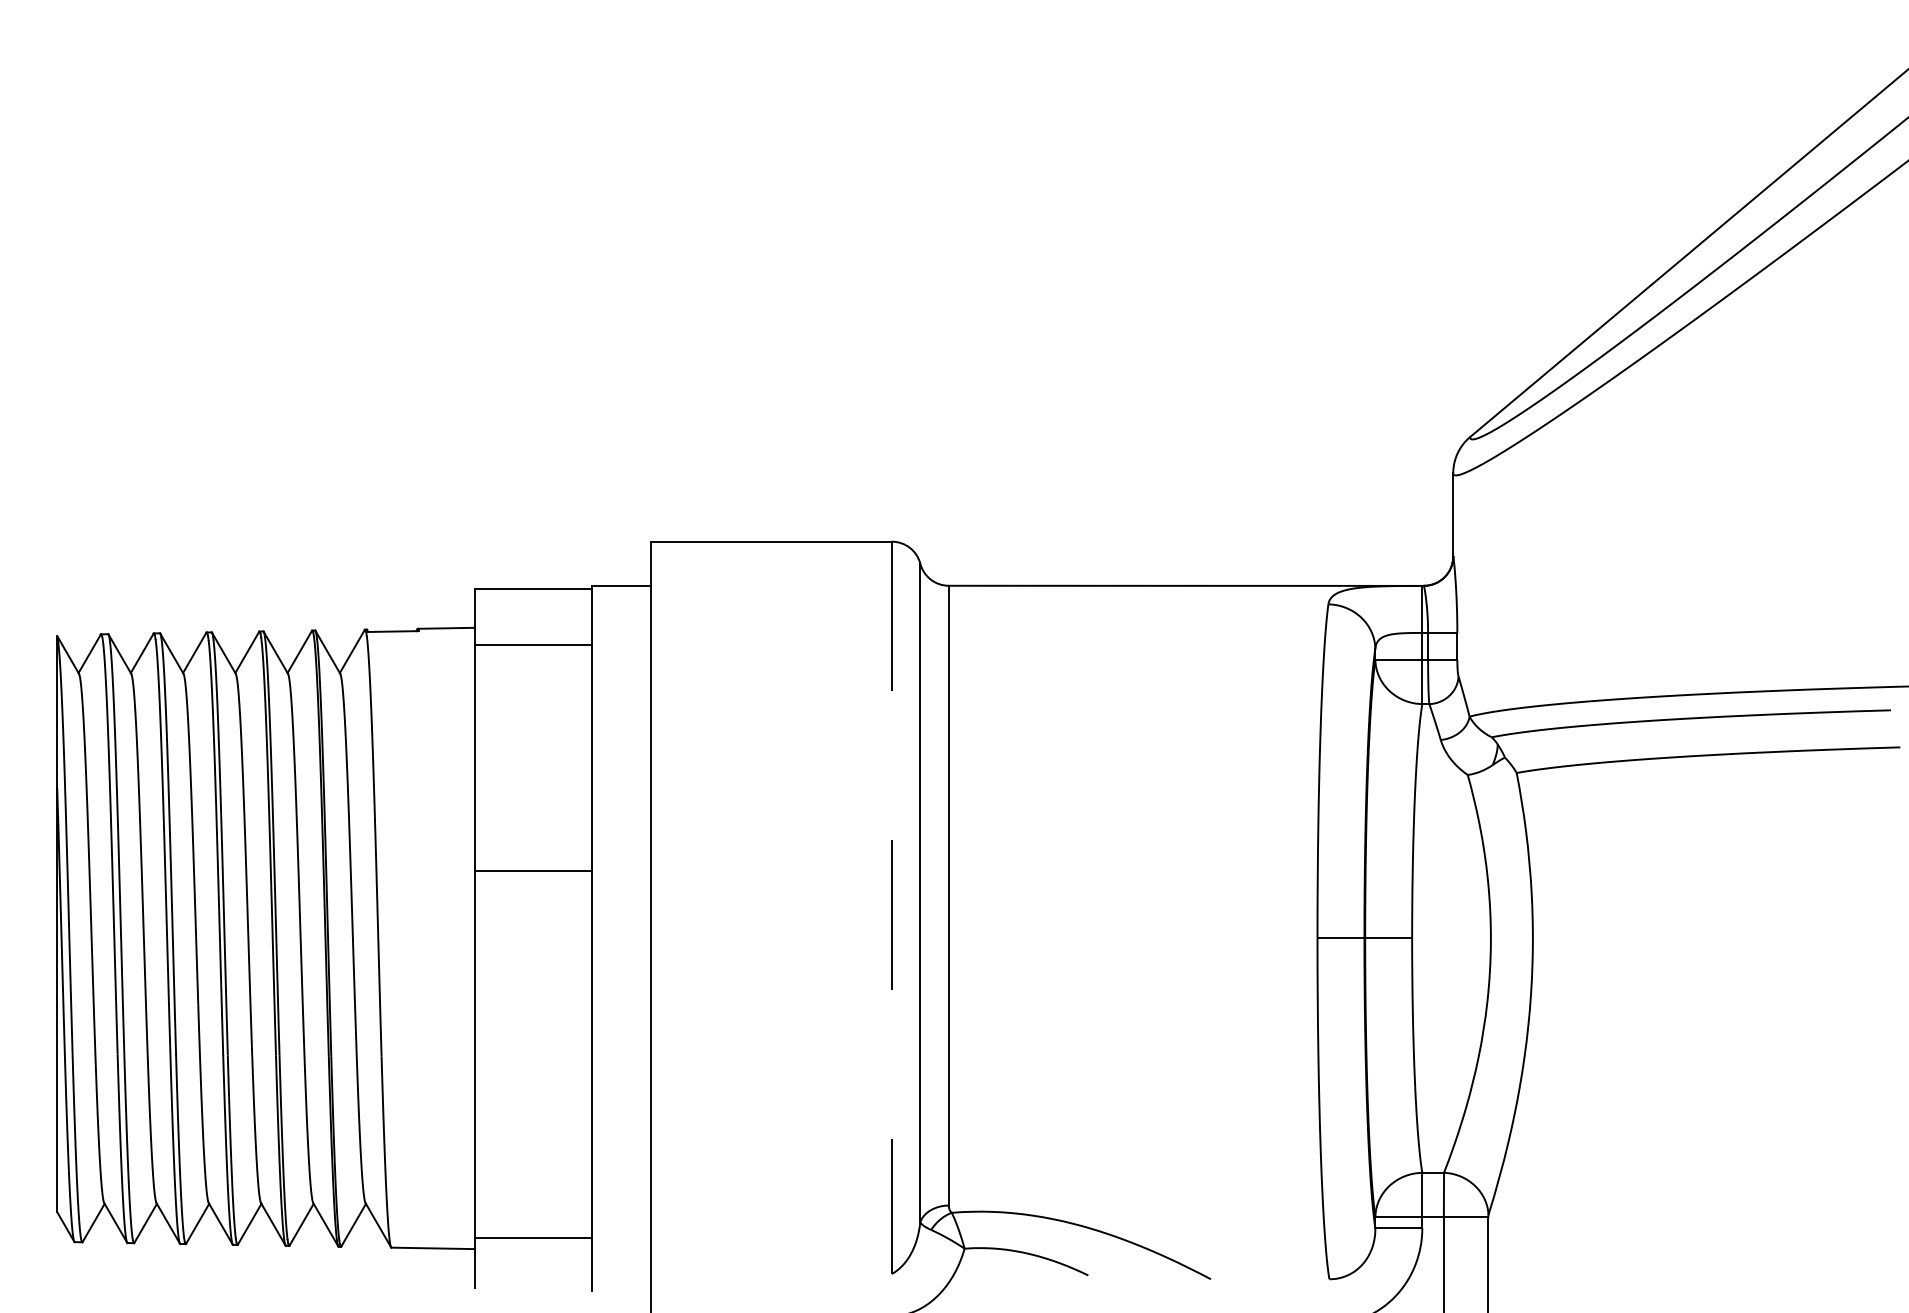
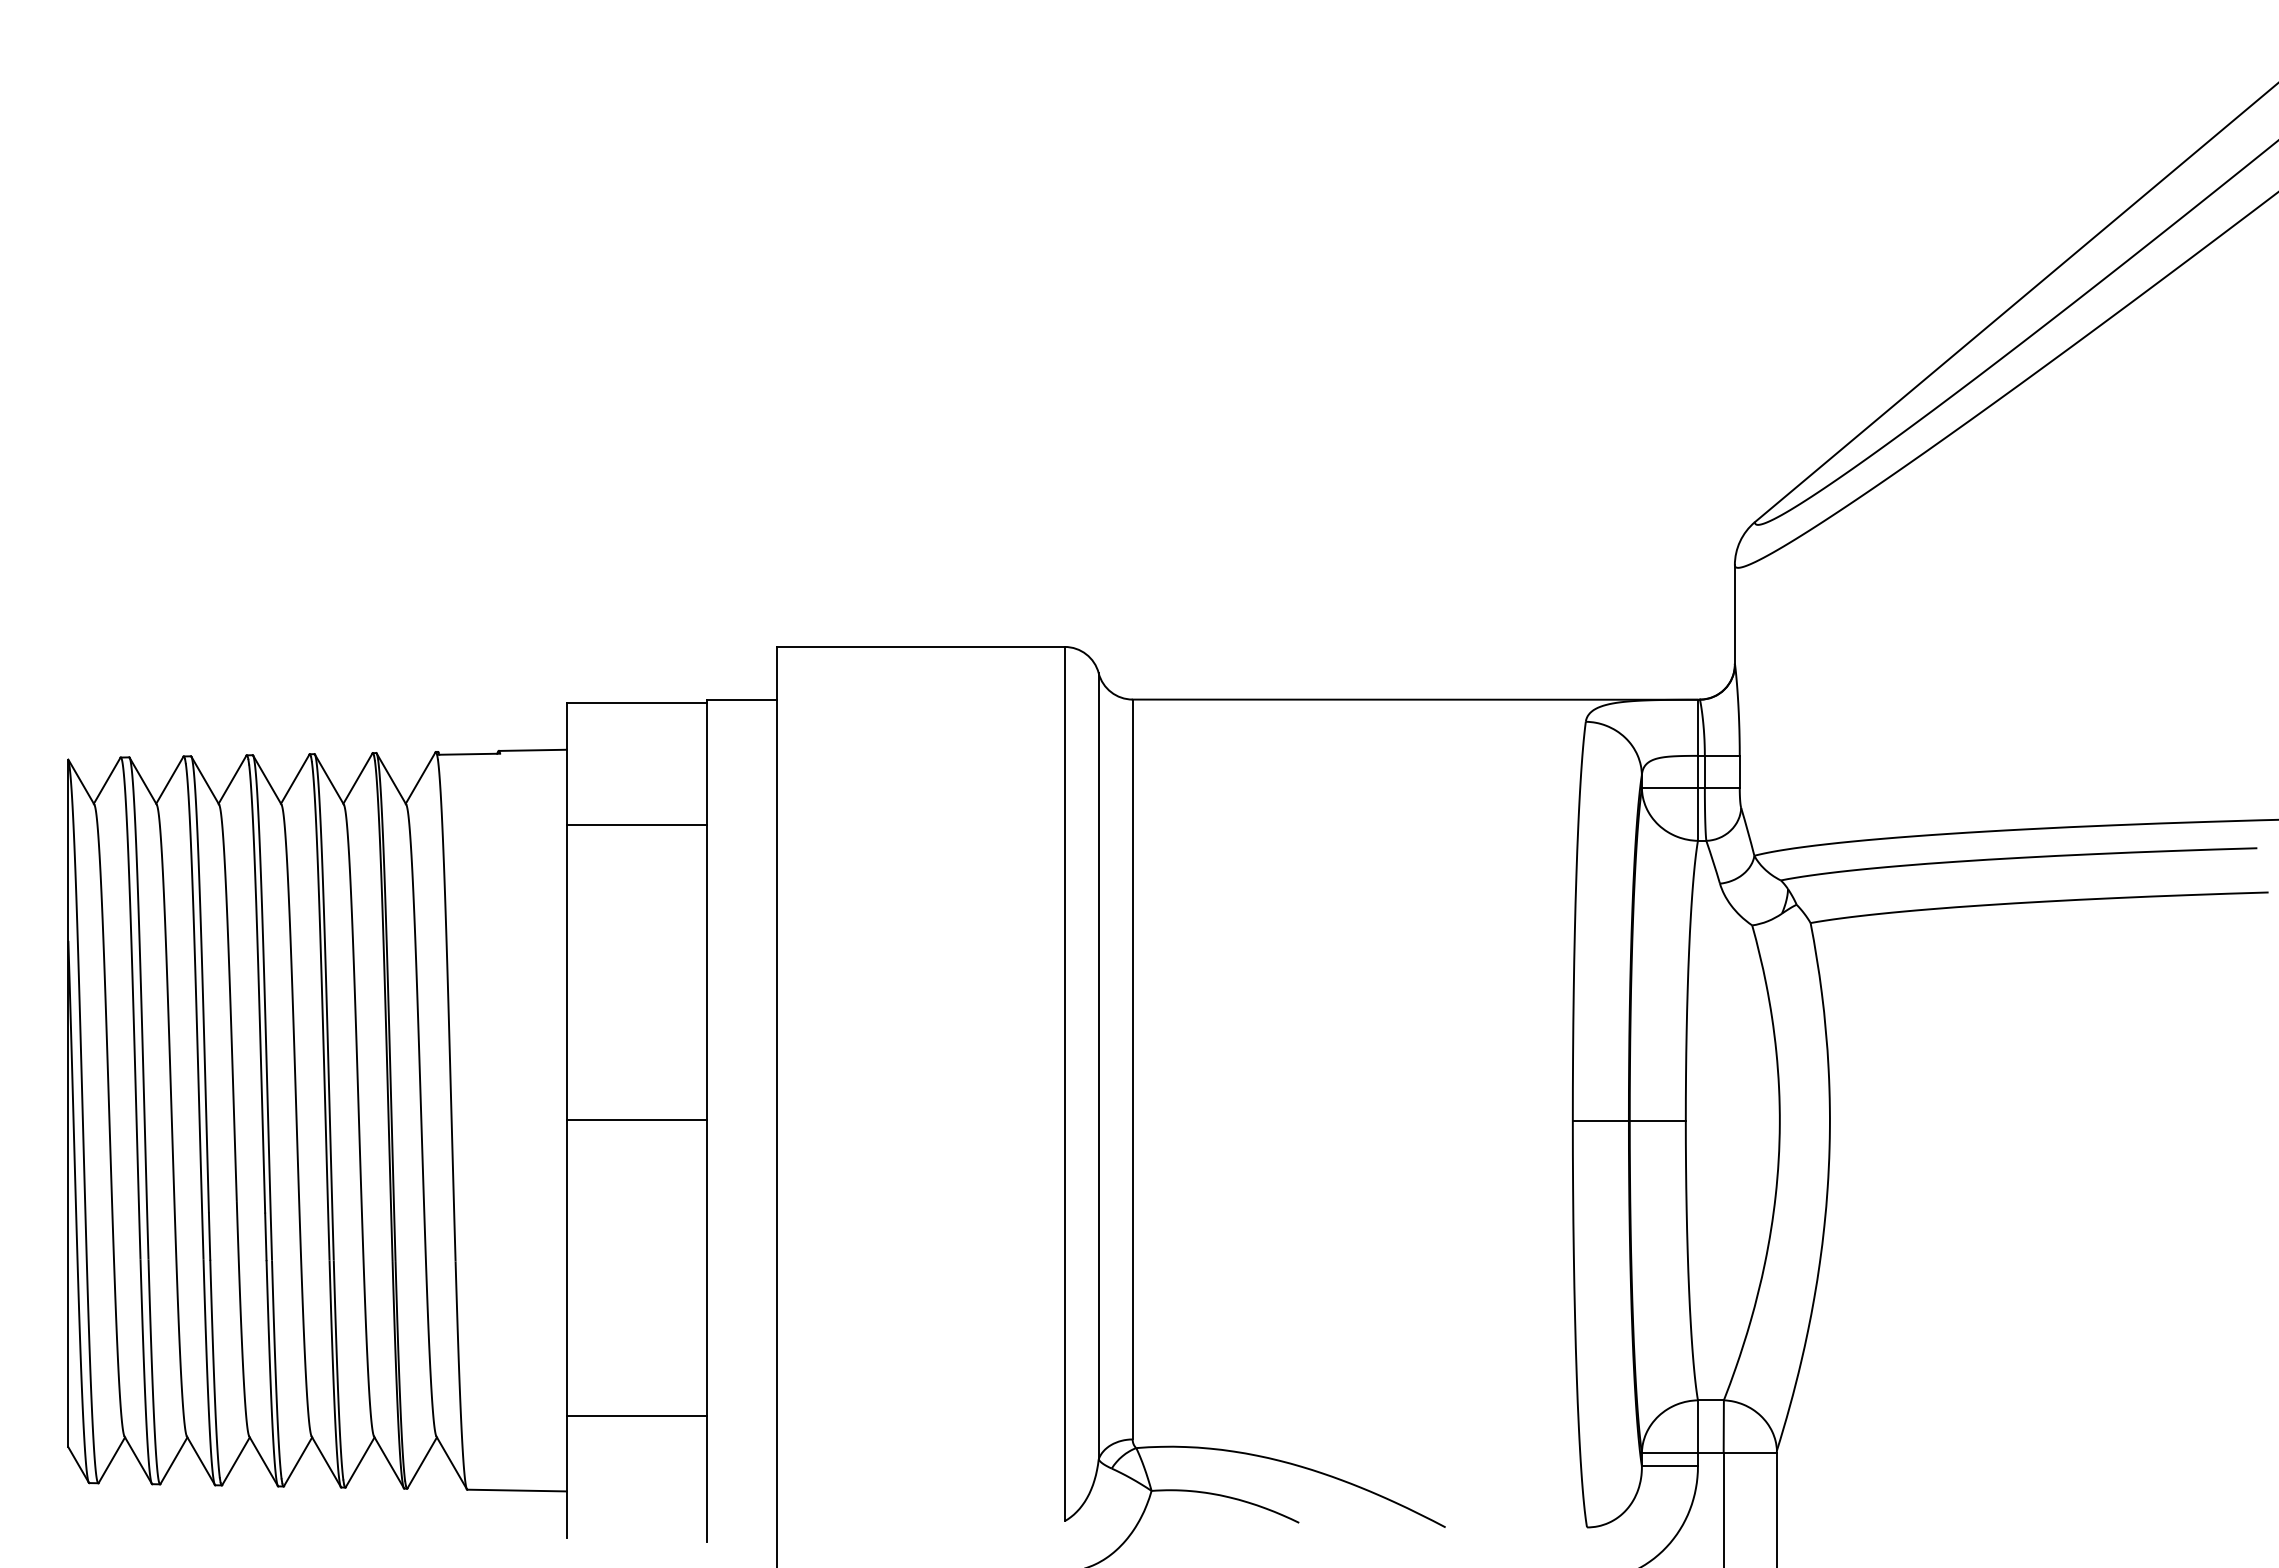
line: (533, 644) -> (636, 824), moved
line: (533, 871) -> (636, 1120), moved
line: (891, 908) -> (1064, 1084), dashed -> solid
line: (533, 1238) -> (636, 1415), moved

